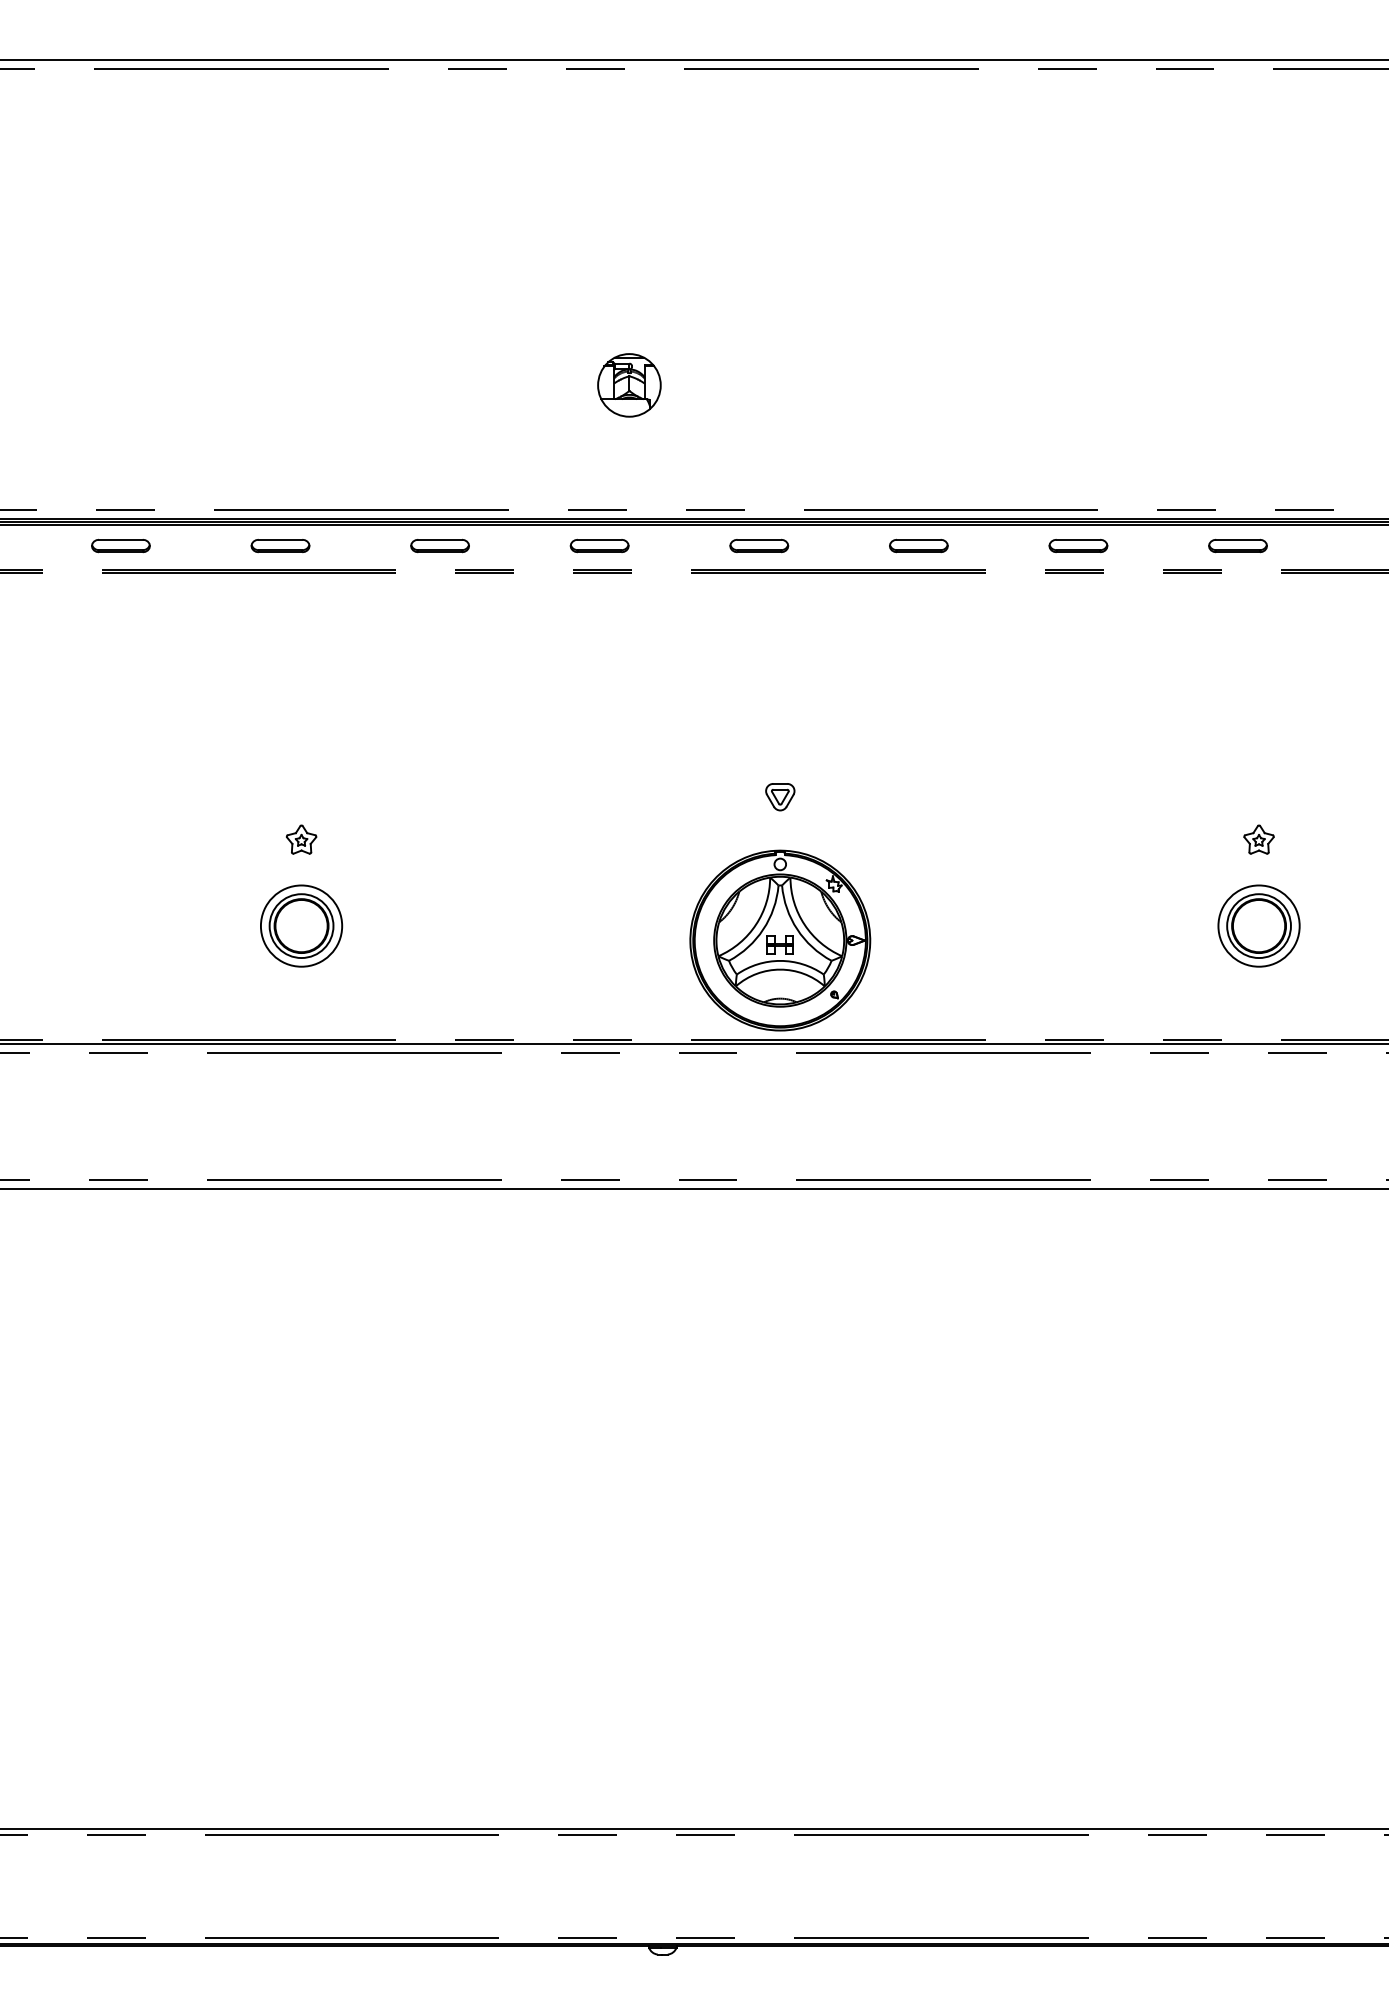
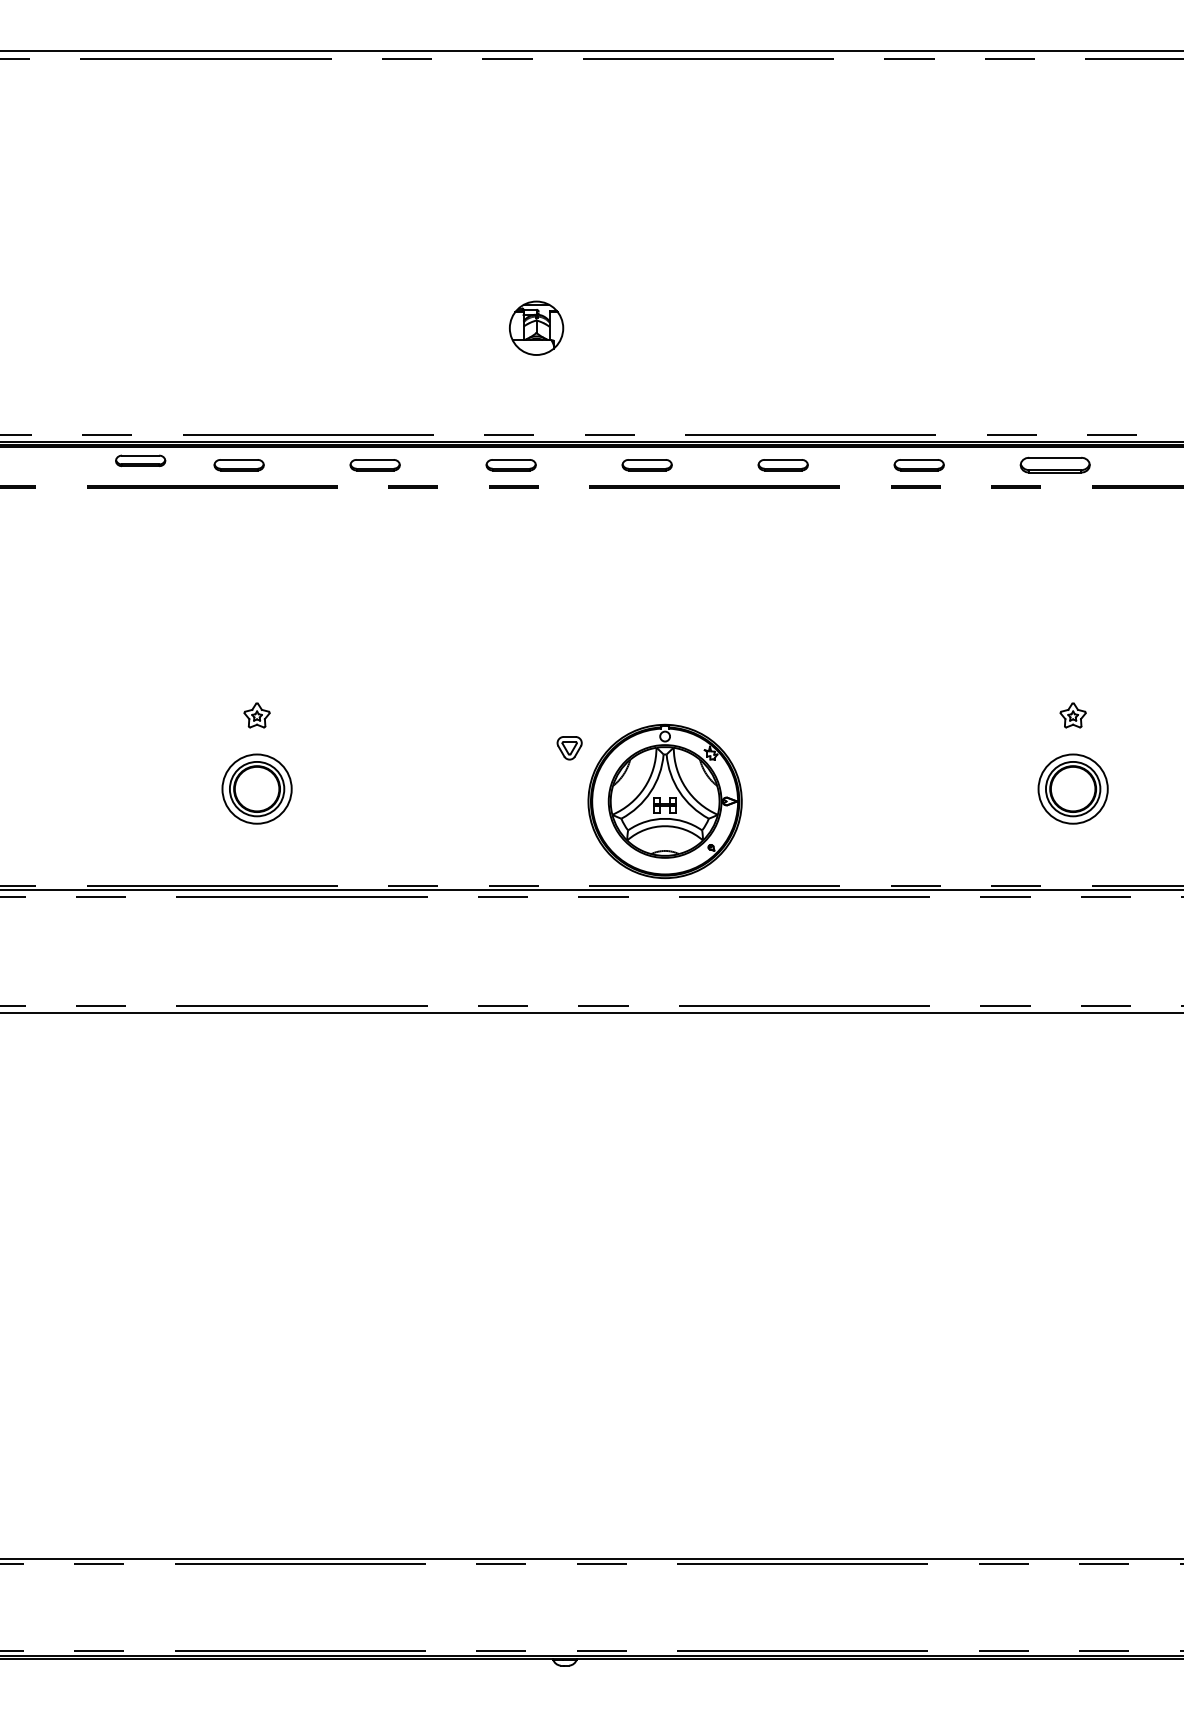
part: (120, 545) -> (140, 460), moved
part: (1237, 545) -> (1054, 464), size x1.4
part: (780, 797) -> (569, 748), moved

